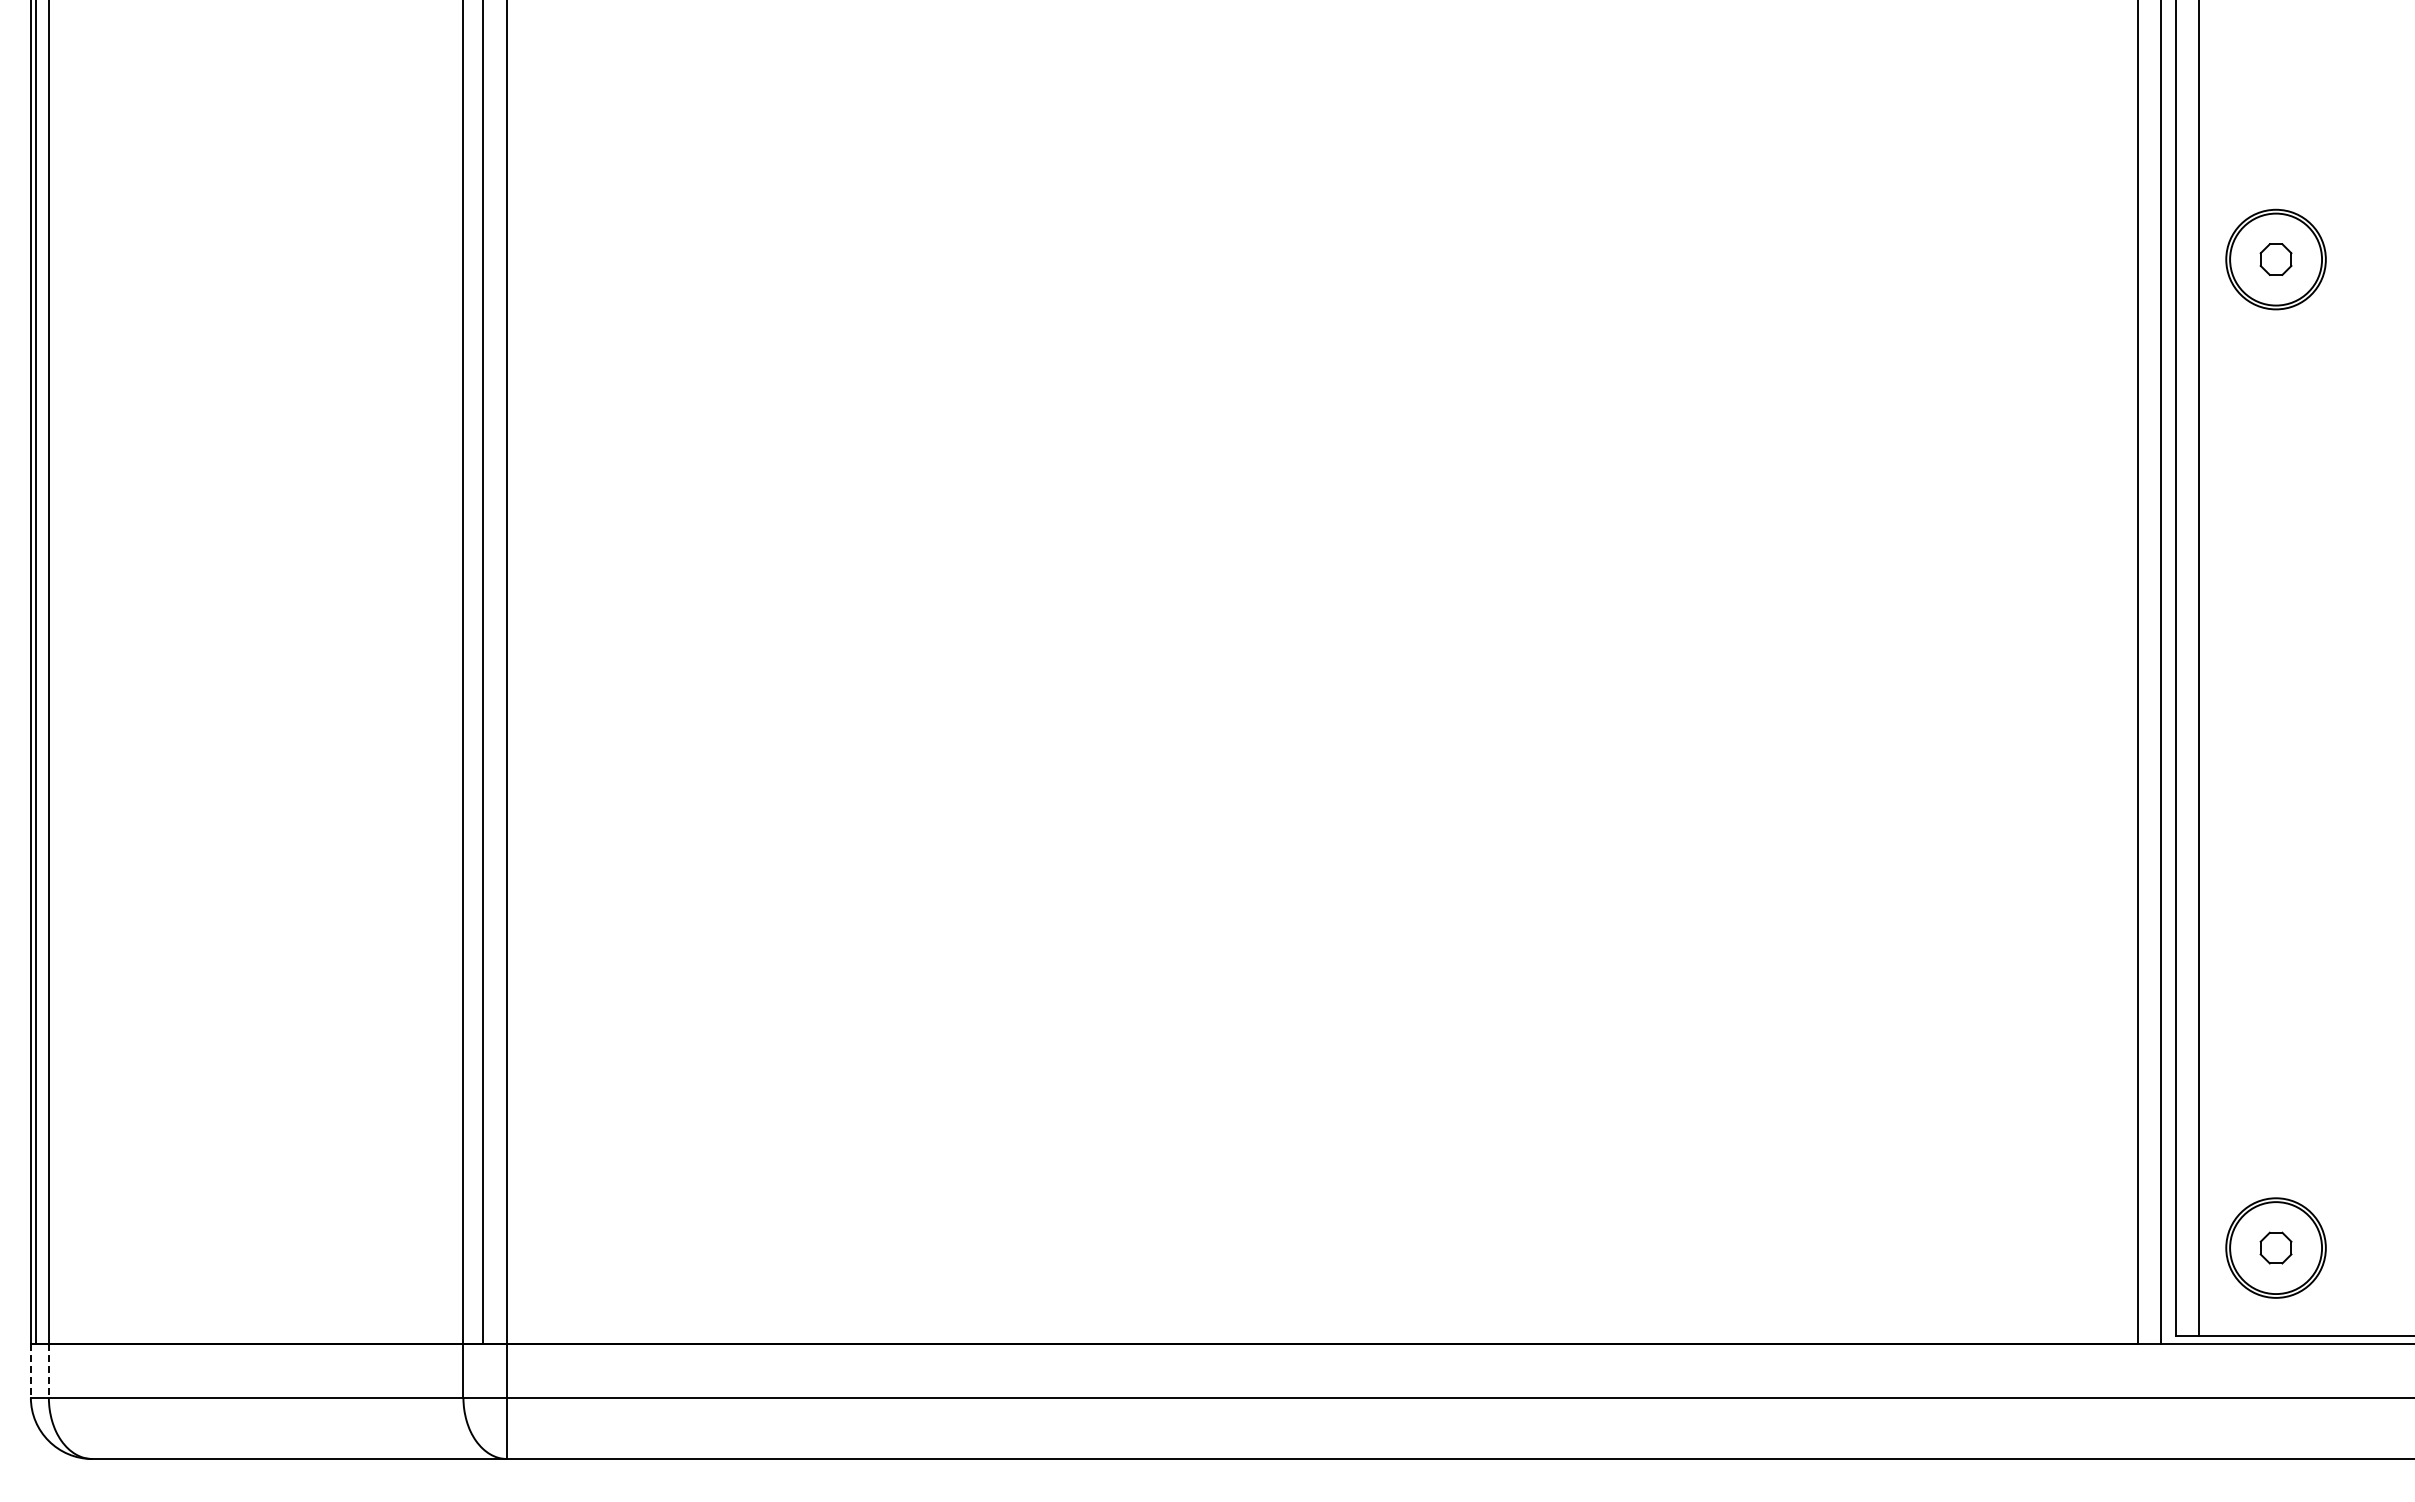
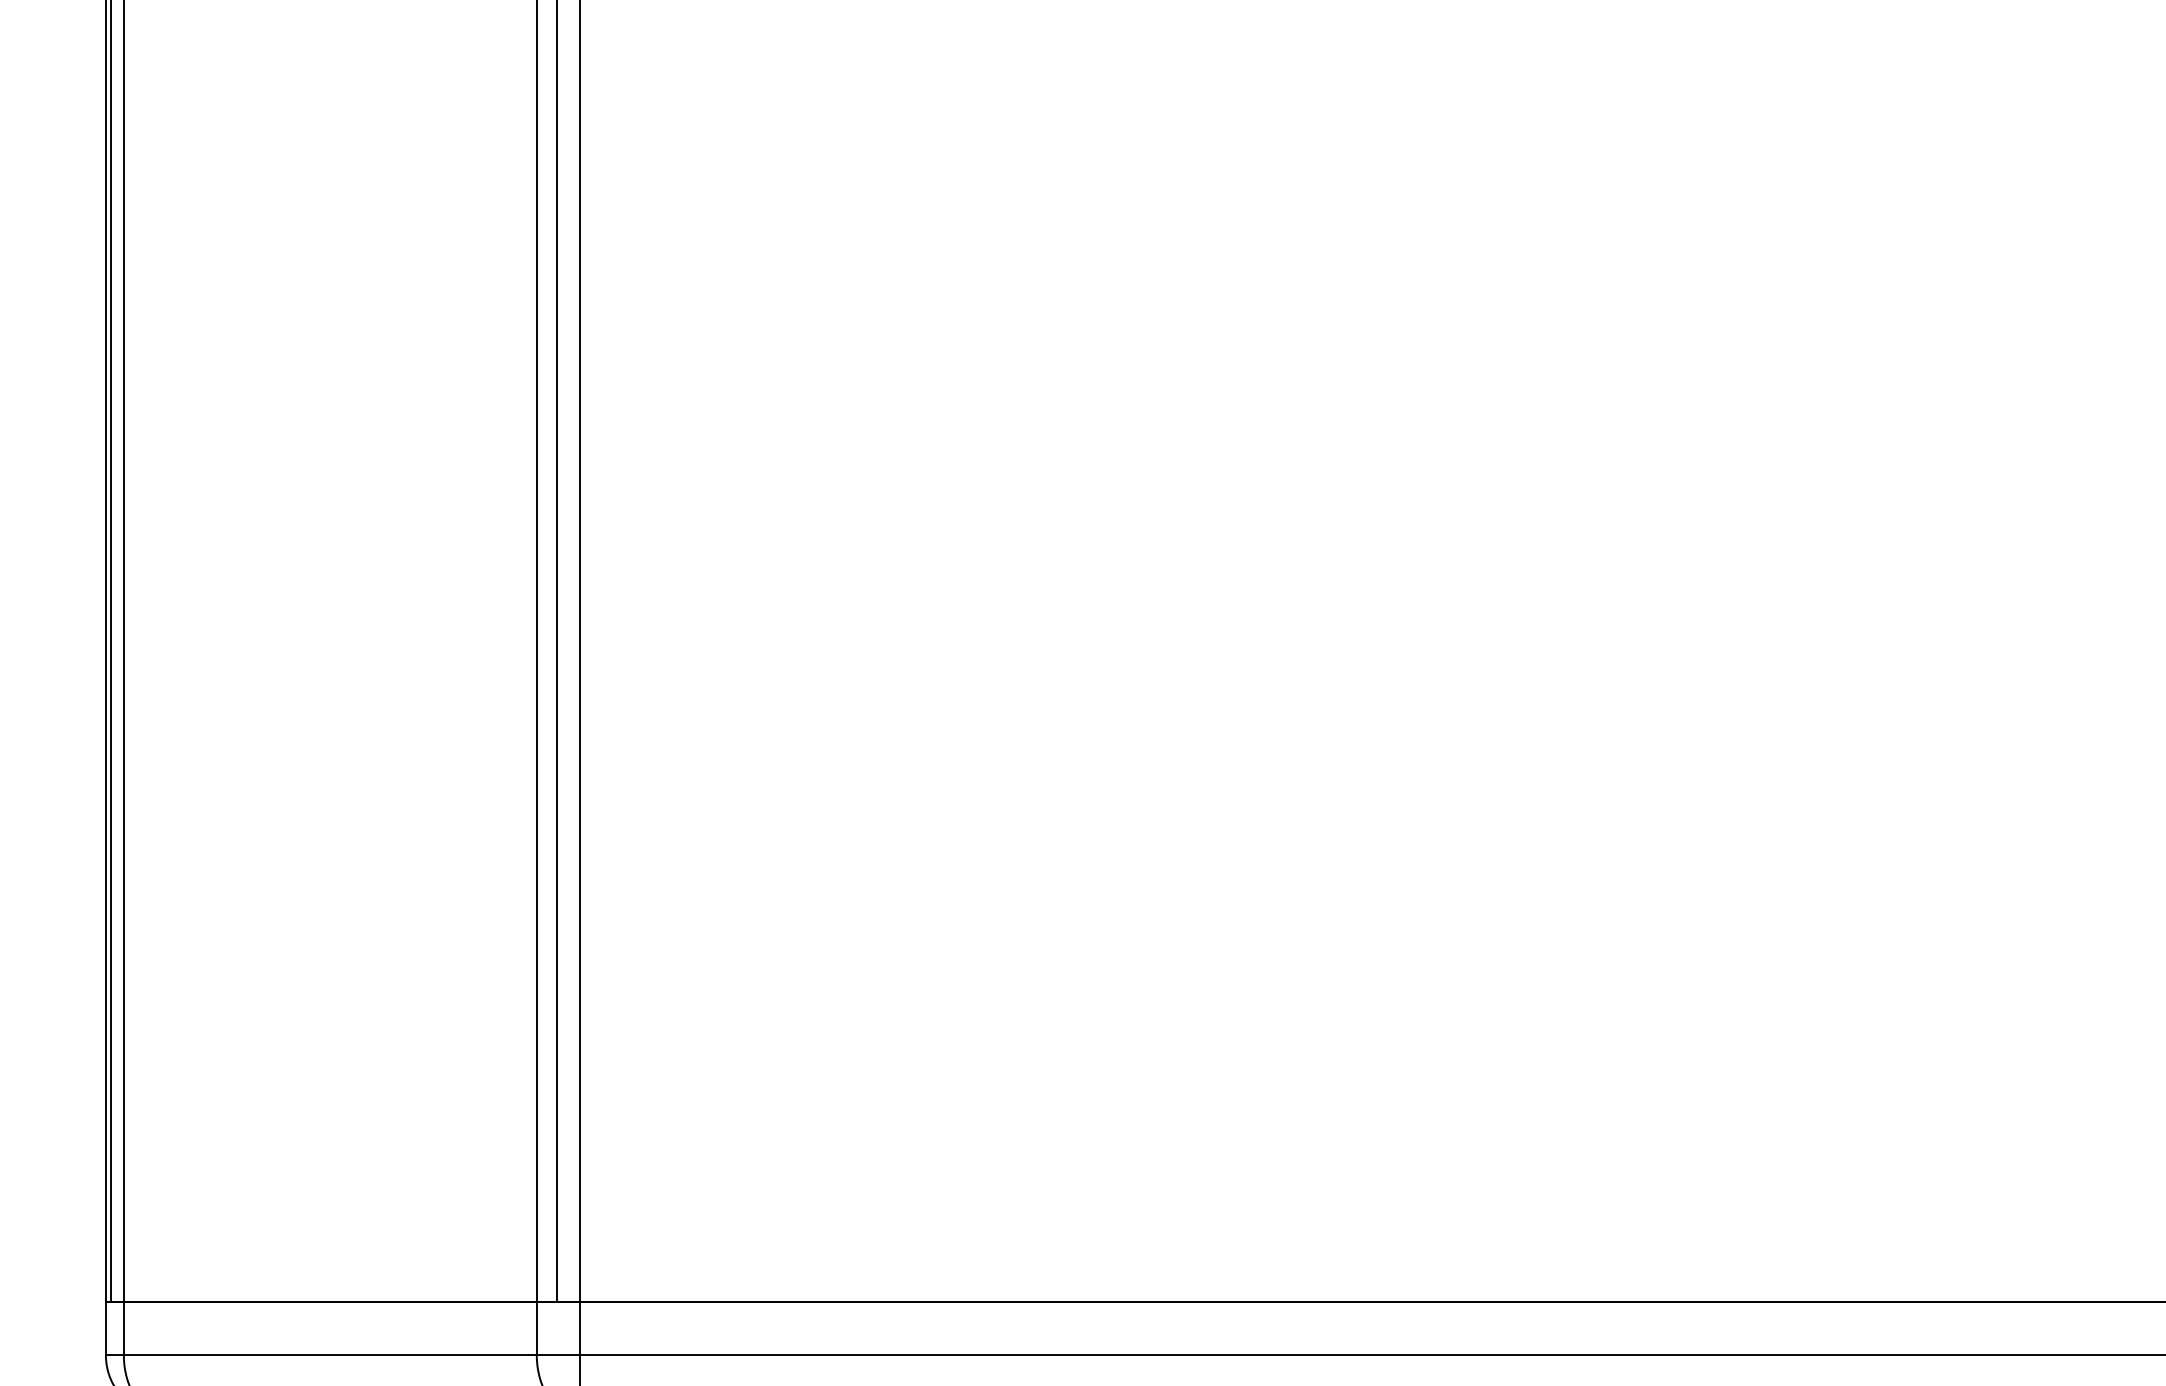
line: (30, 1370) -> (105, 1328), dashed -> solid
line: (48, 1370) -> (123, 1328), dashed -> solid

